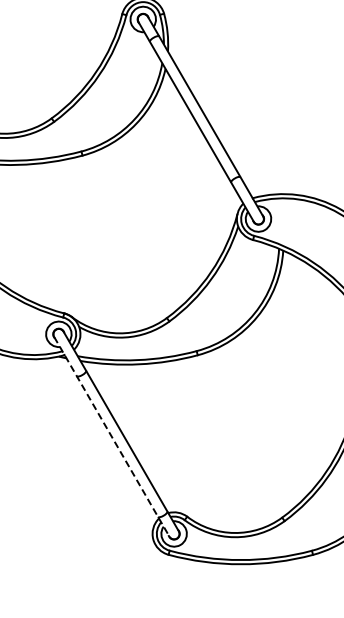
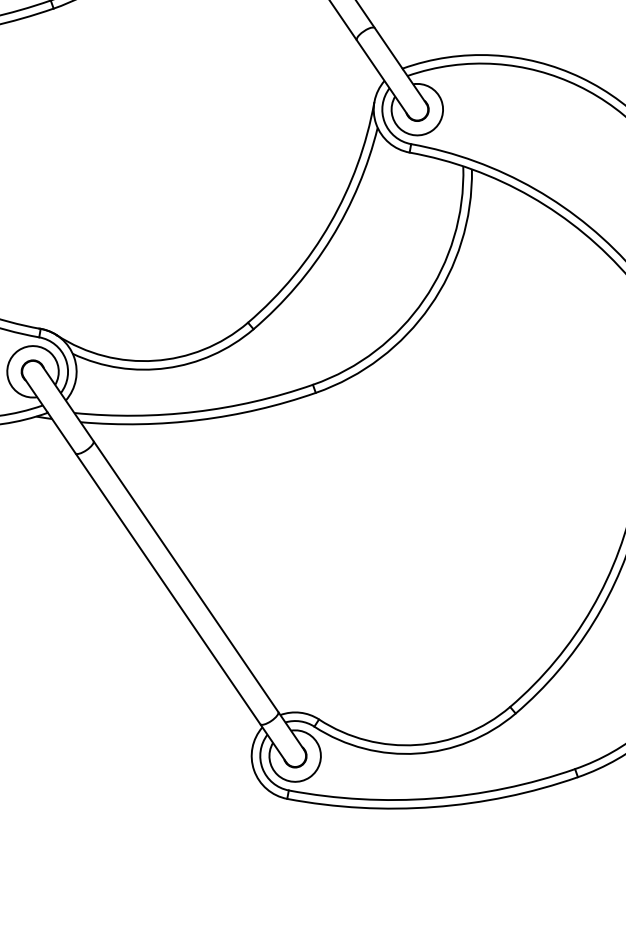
line: (112, 437) -> (156, 571), dashed -> solid

